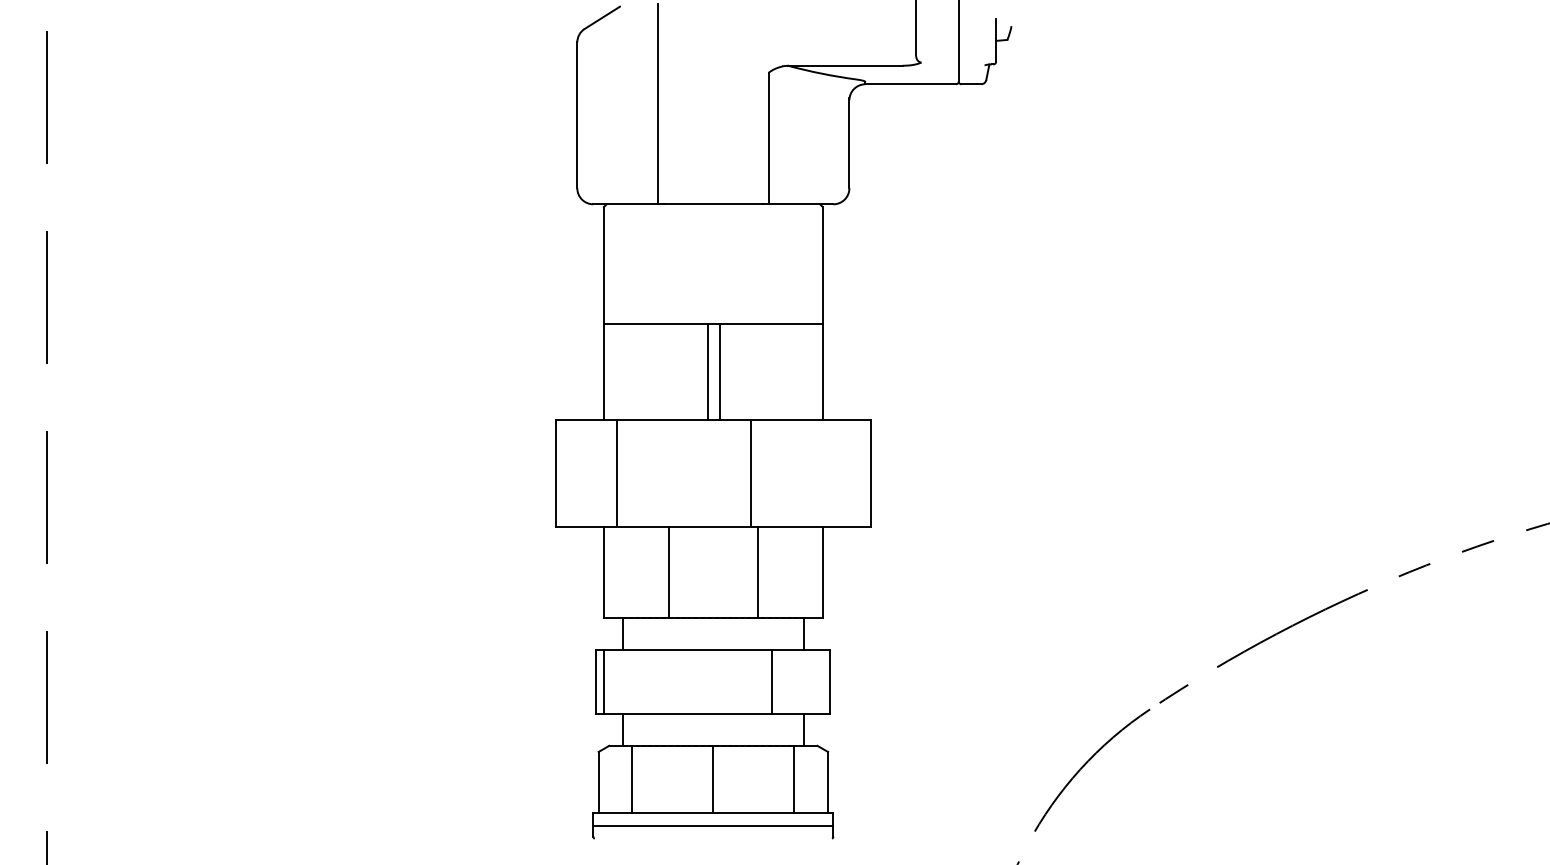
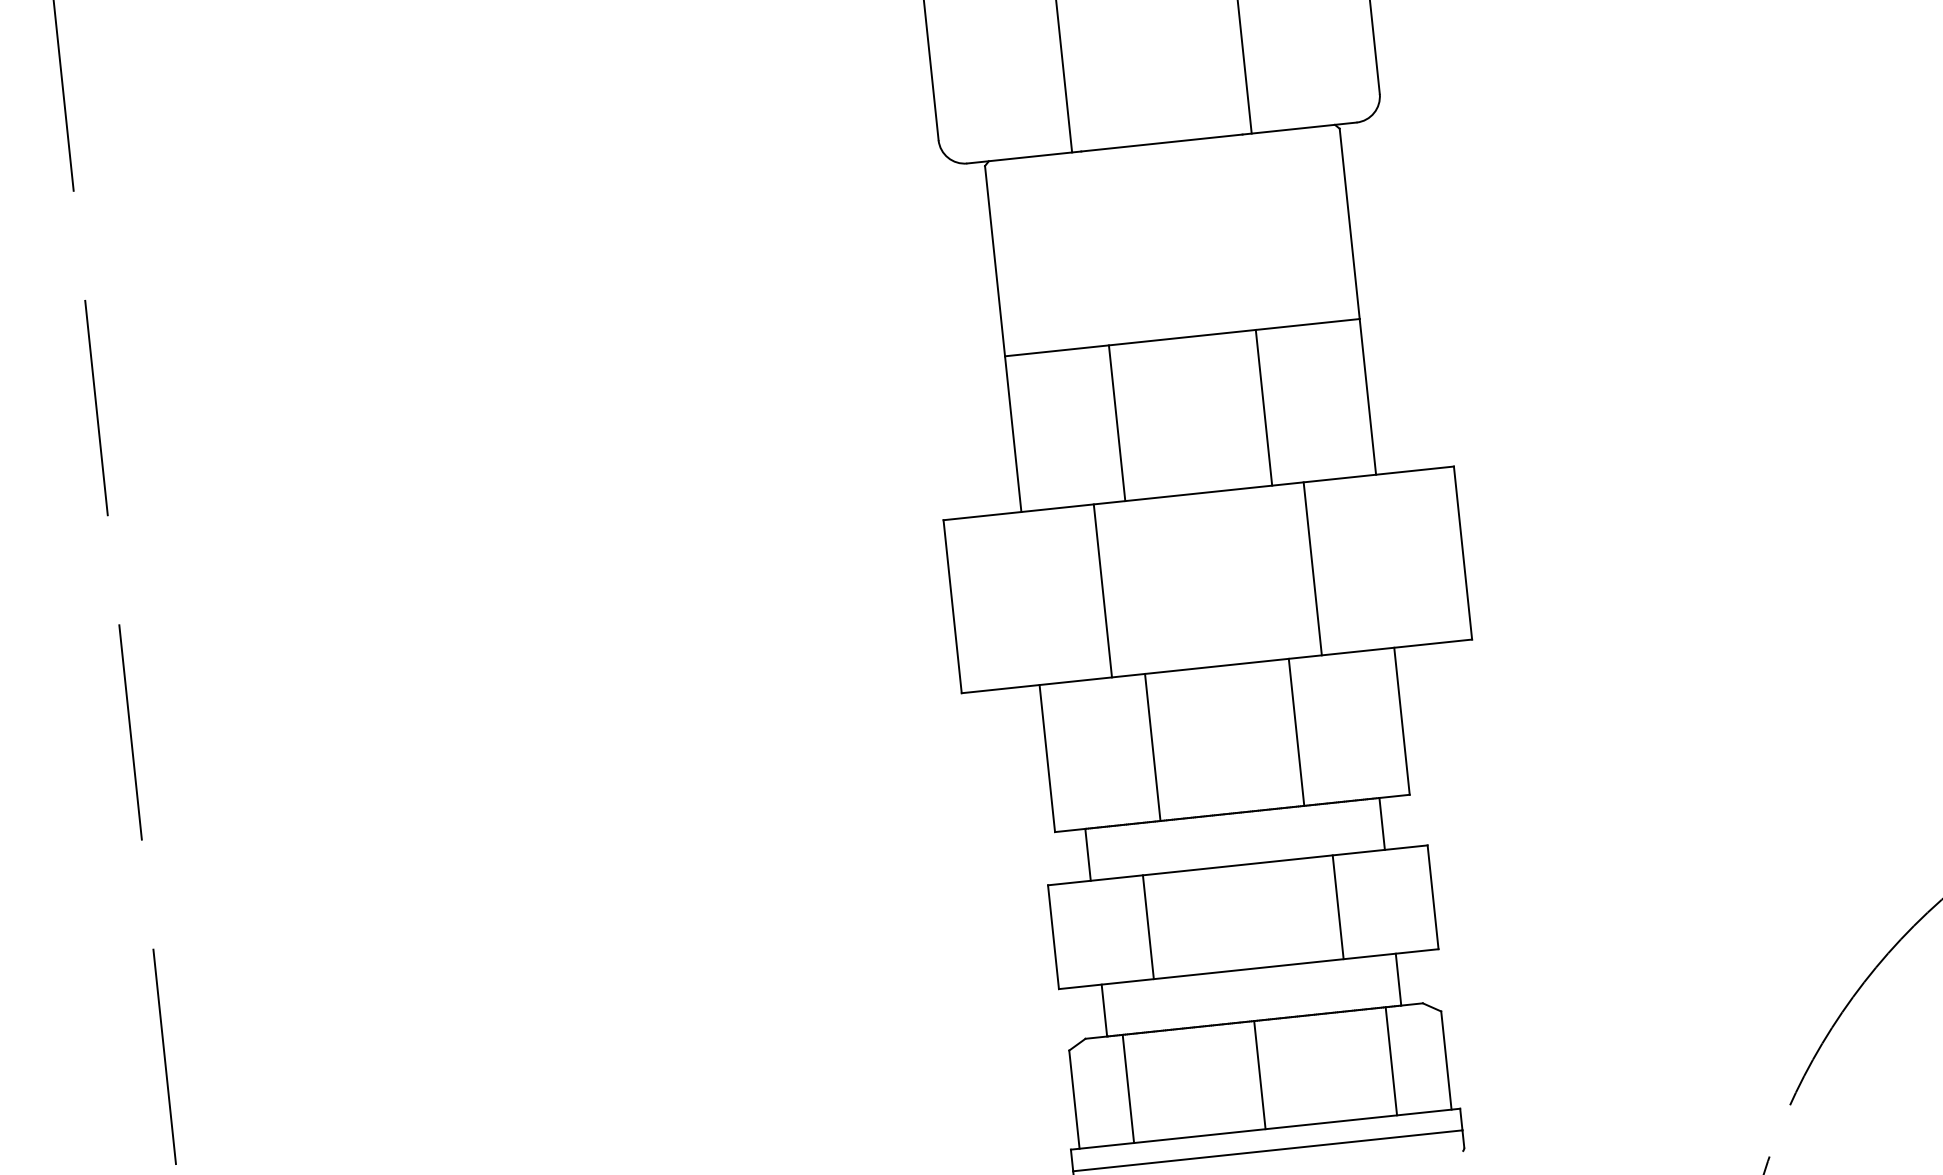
line: (707, 372) -> (1263, 408), moved
line: (720, 372) -> (1117, 423), moved
line: (616, 473) -> (1102, 590), moved
line: (751, 473) -> (1313, 568), moved
line: (603, 681) -> (1147, 926), moved

